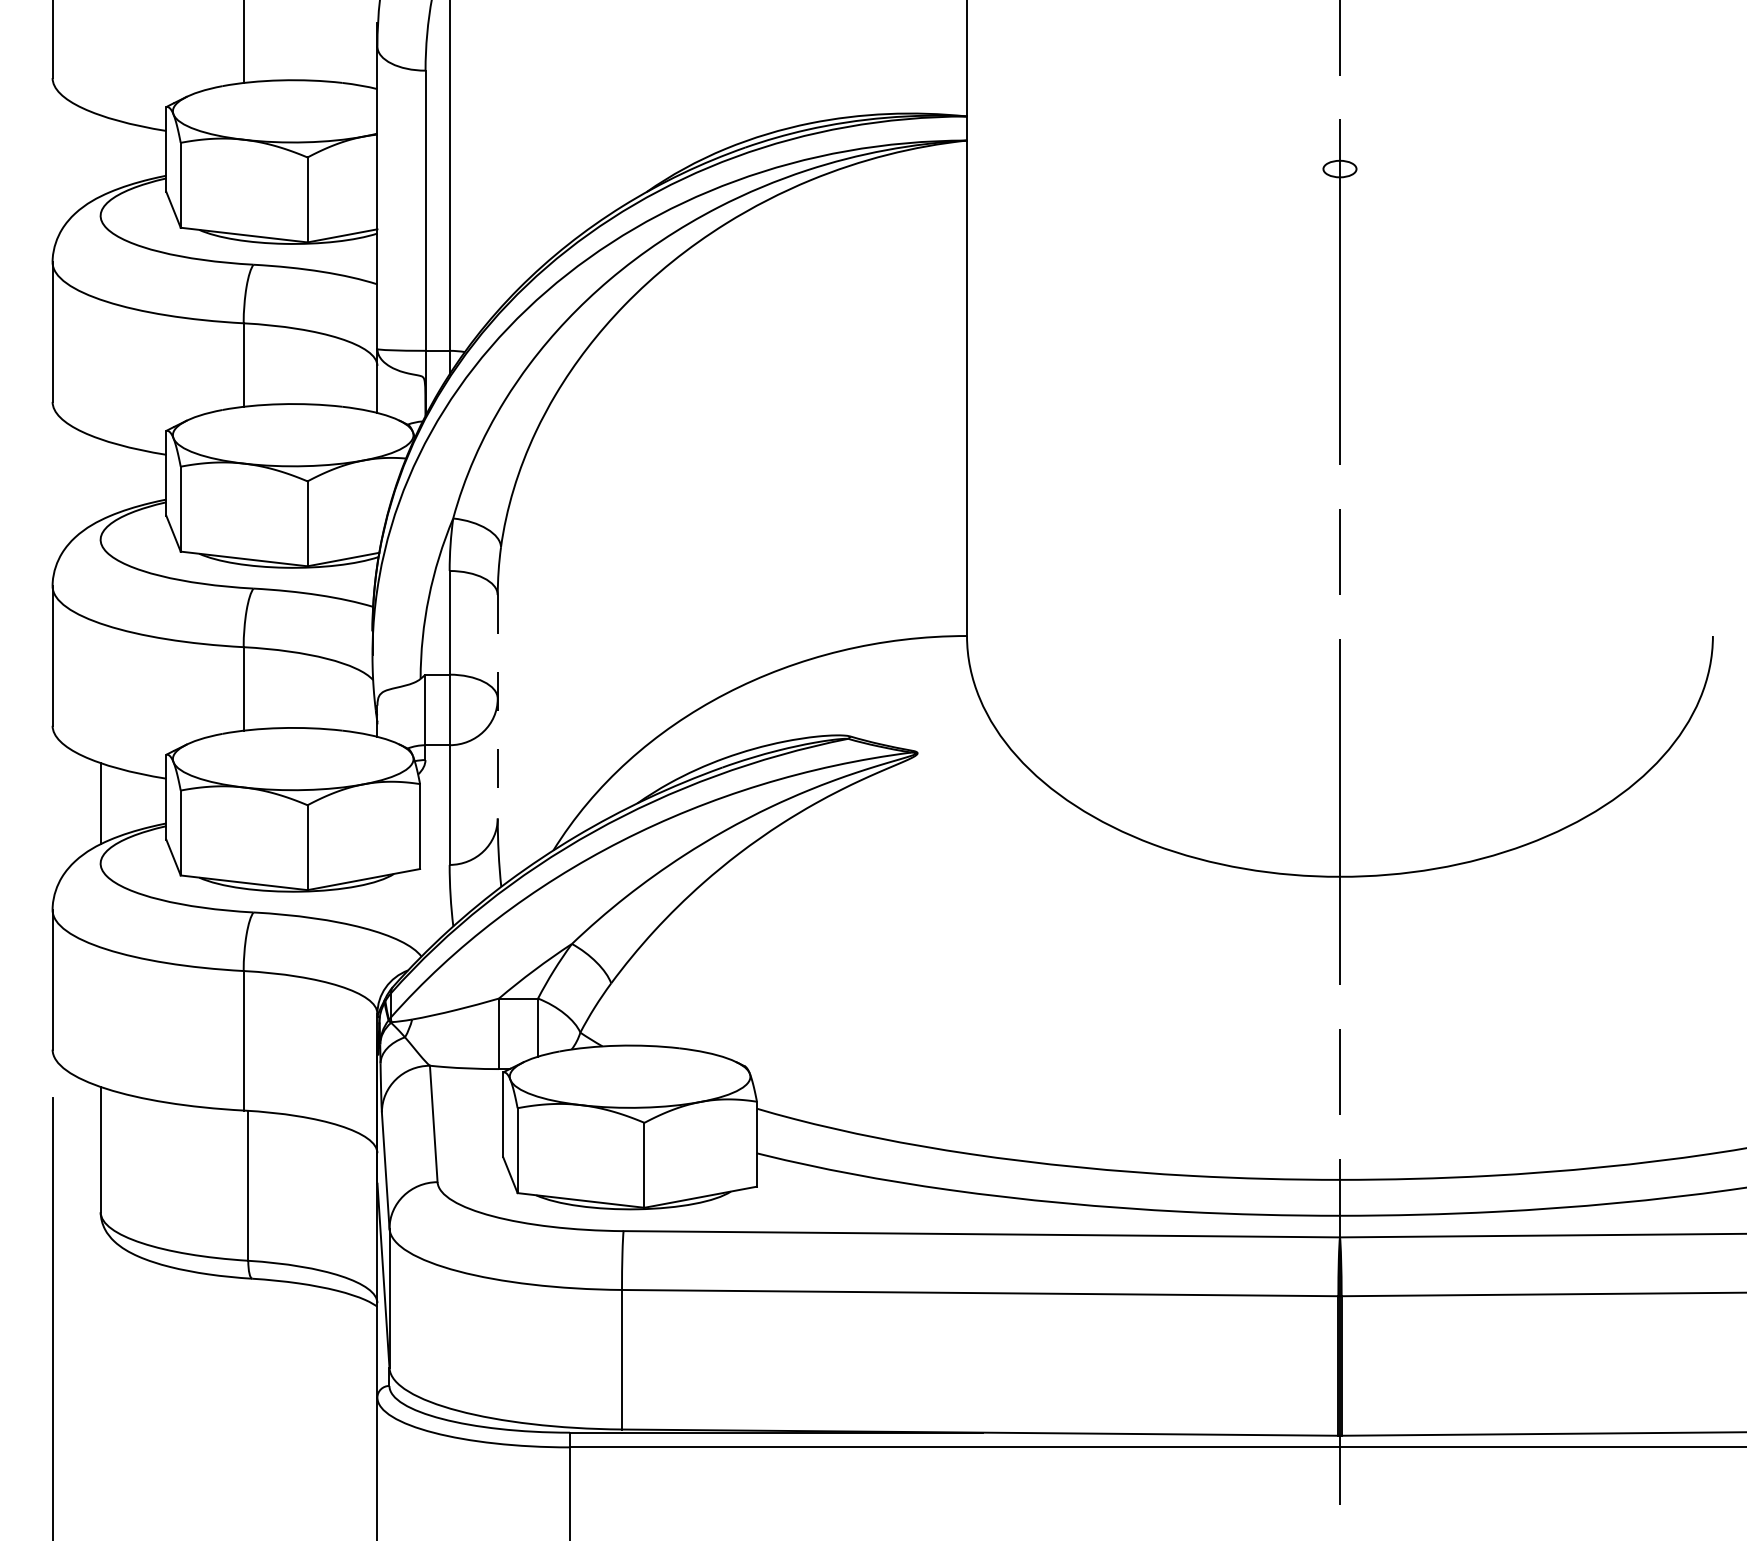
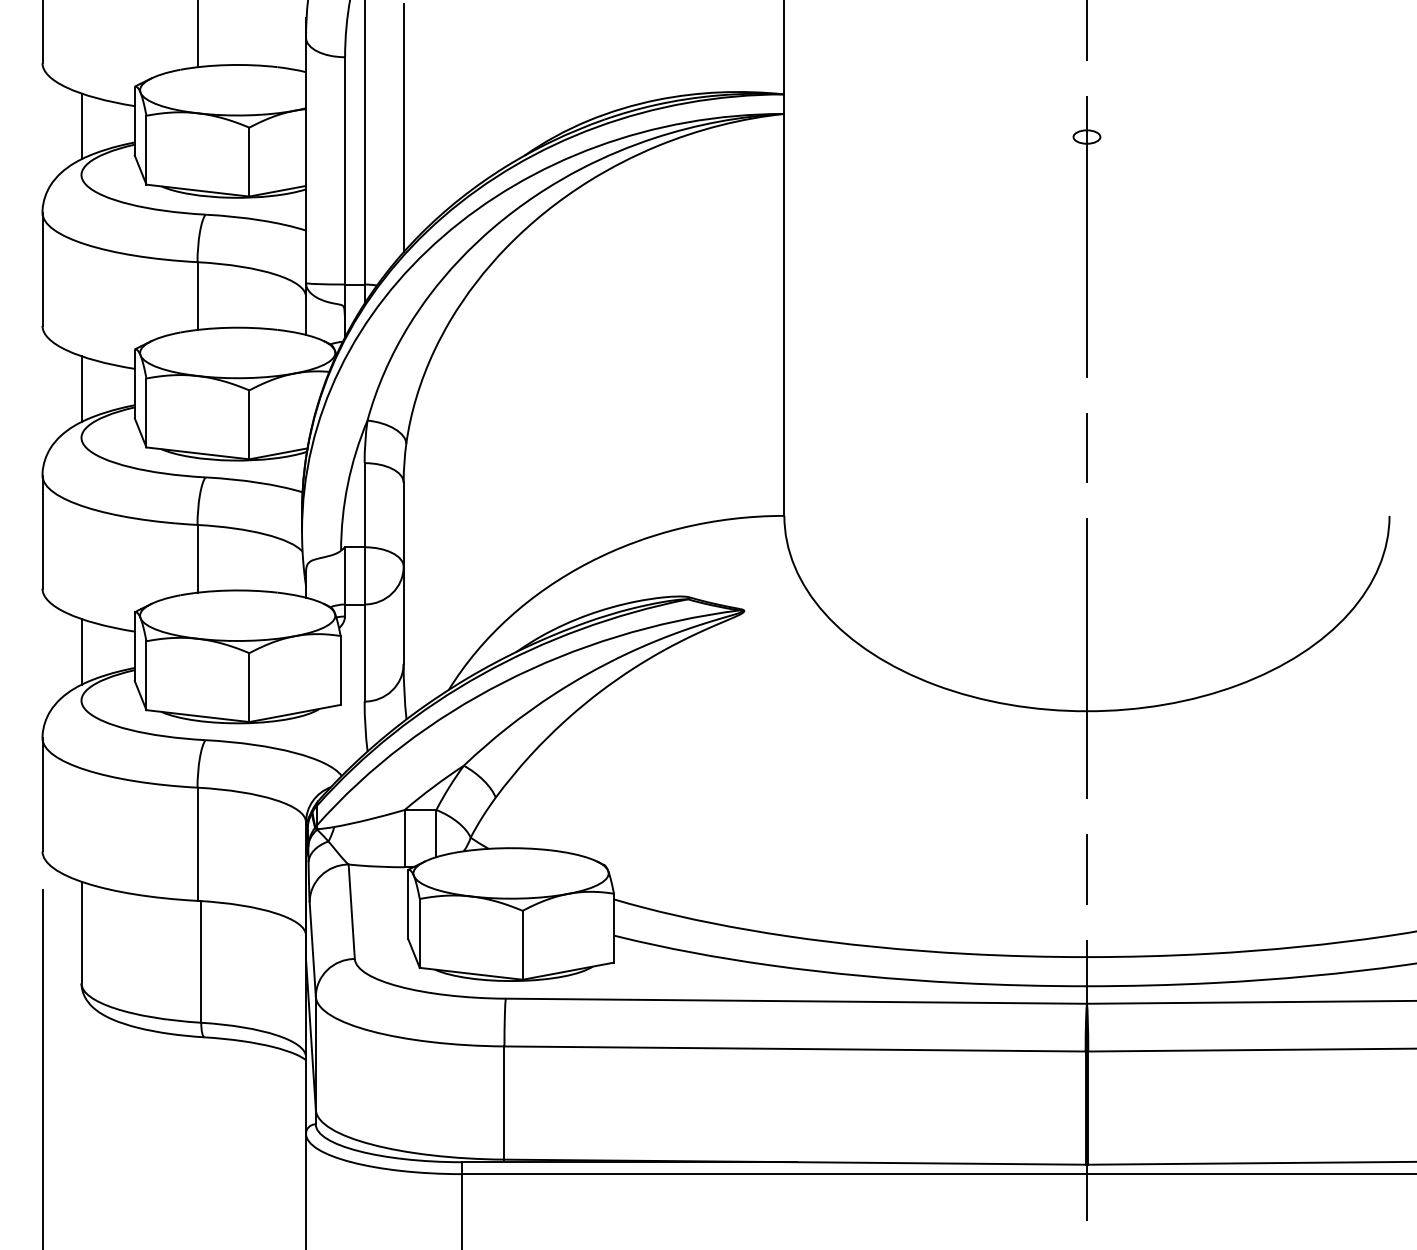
line: (100, 156) -> (81, 126), added
line: (497, 158) -> (403, 128), added
line: (100, 480) -> (81, 389), added
line: (497, 707) -> (403, 573), dashed -> solid

